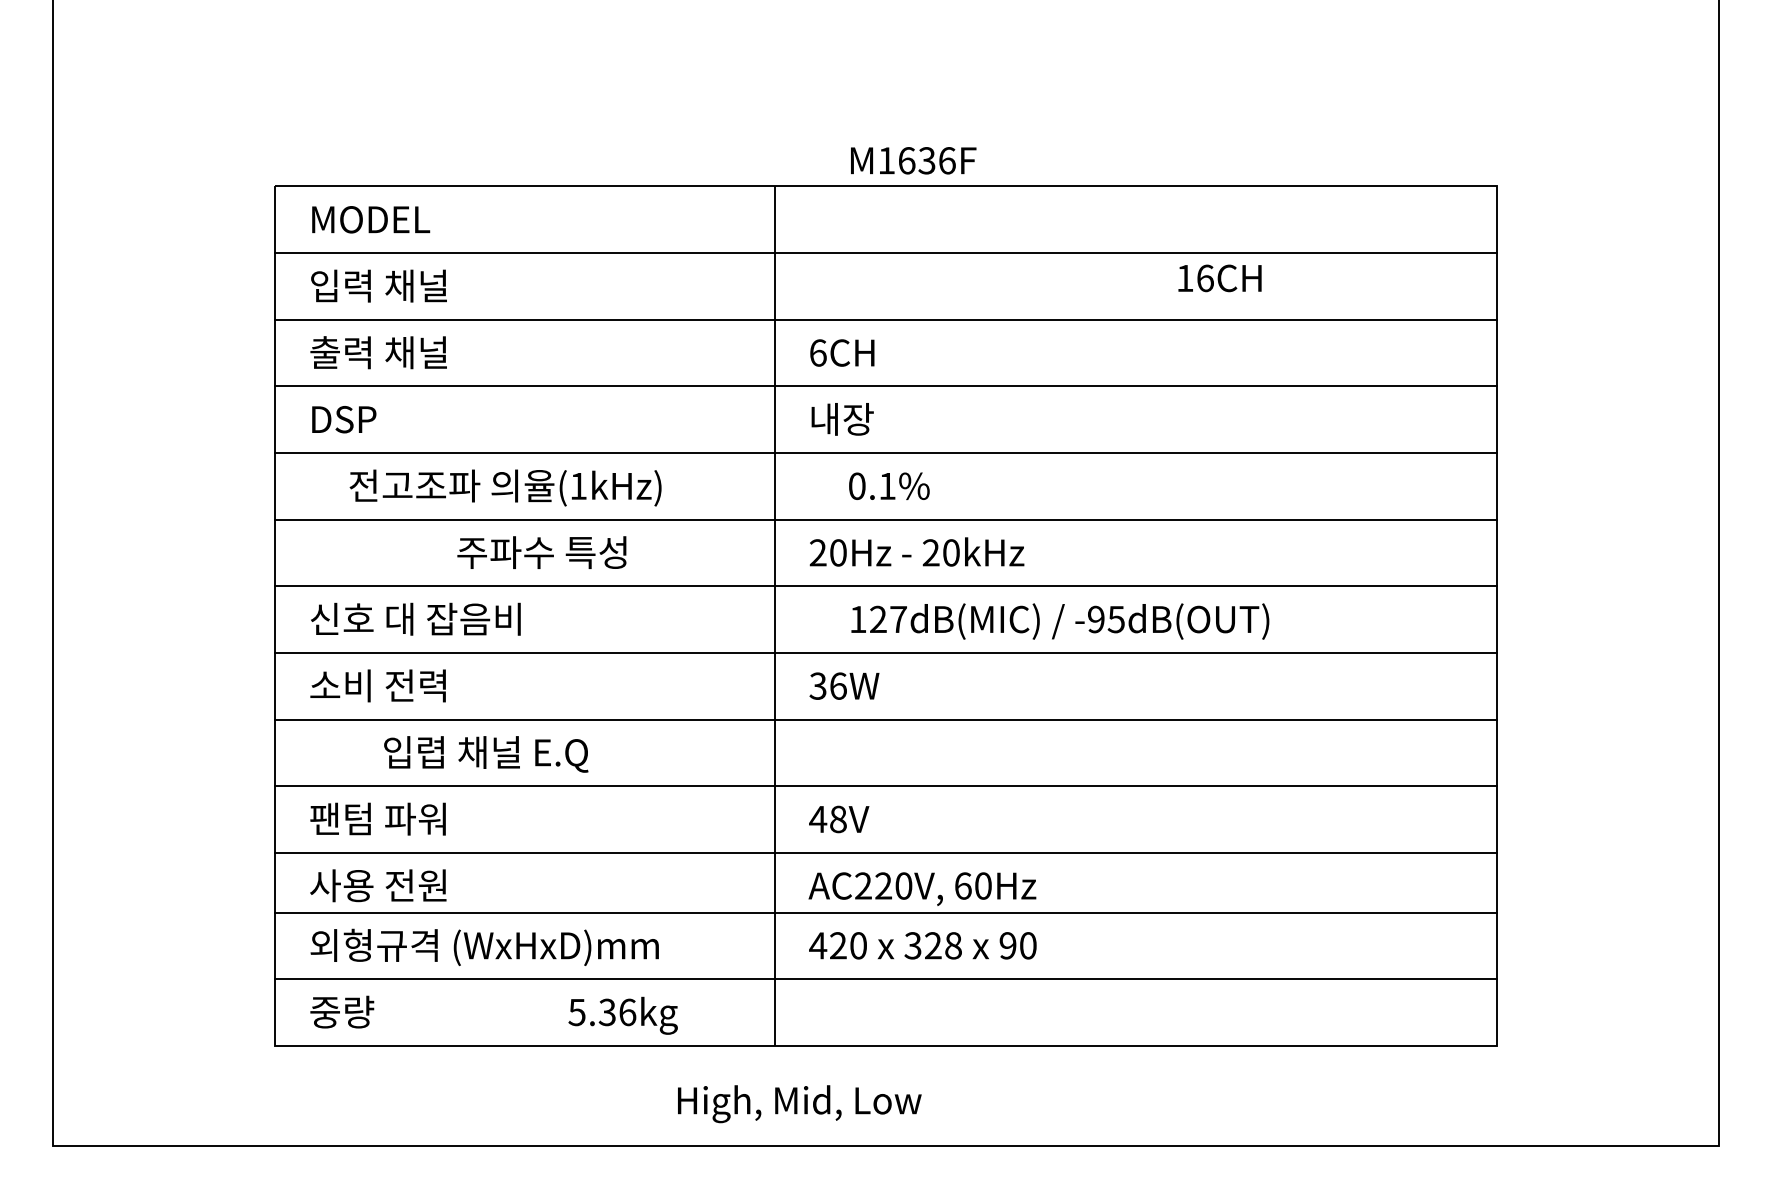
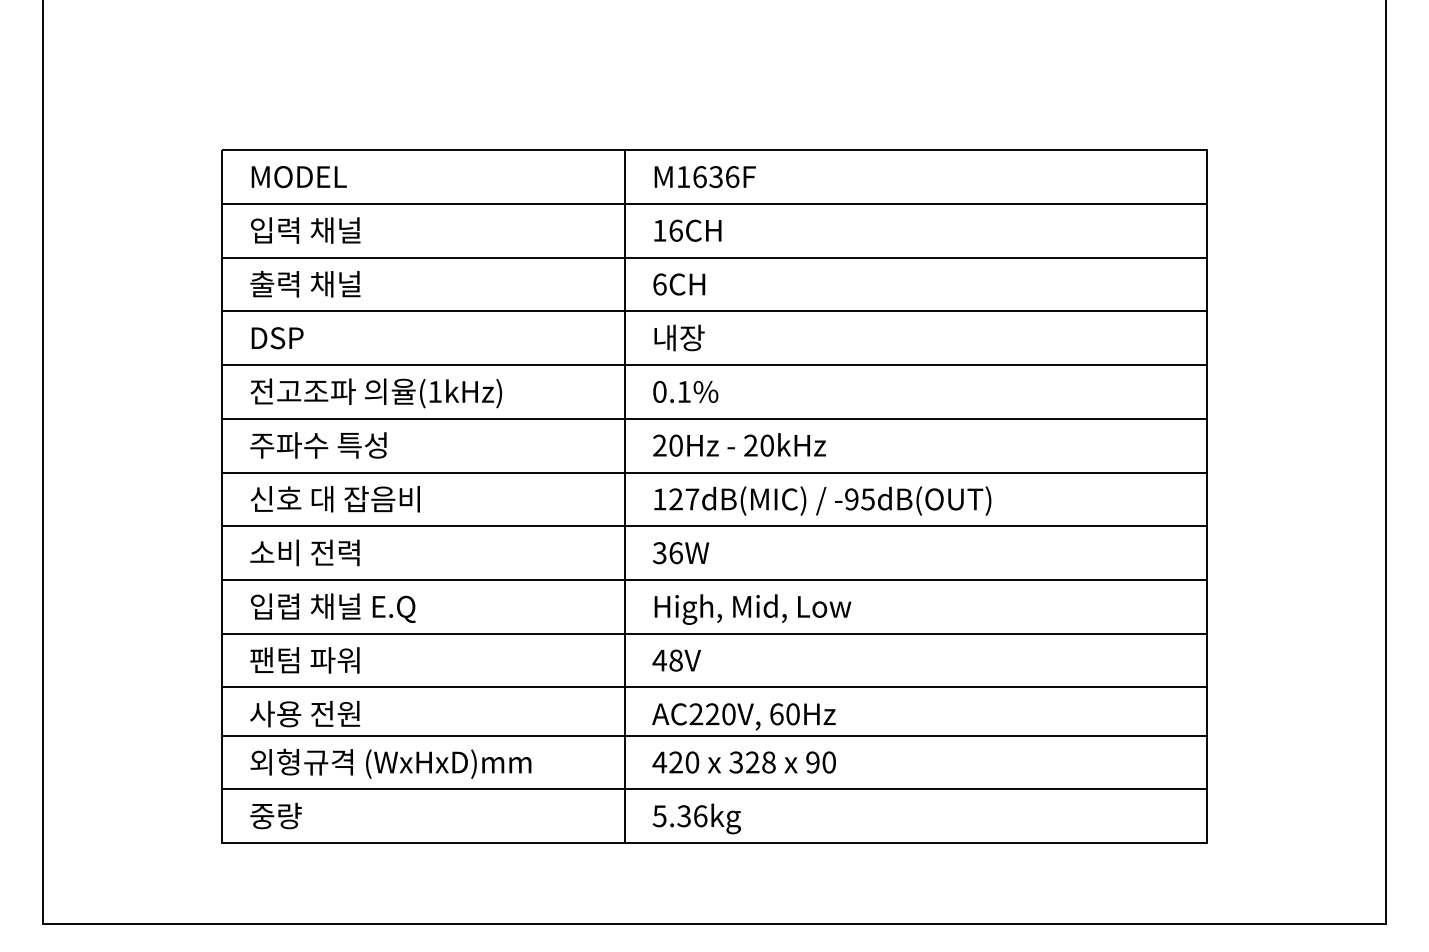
text: (913, 160) -> (705, 176), moved
text: (1219, 278) -> (687, 230), moved
text: (889, 485) -> (685, 391), moved
text: (505, 487) -> (376, 392), moved
text: (541, 552) -> (318, 445), moved
text: (1060, 621) -> (822, 500), moved
text: (486, 754) -> (333, 608), moved
text: (622, 1015) -> (696, 818), moved
text: (799, 1104) -> (752, 609), moved

